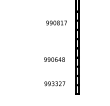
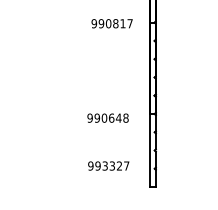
text: (56, 22) -> (111, 22), moved

